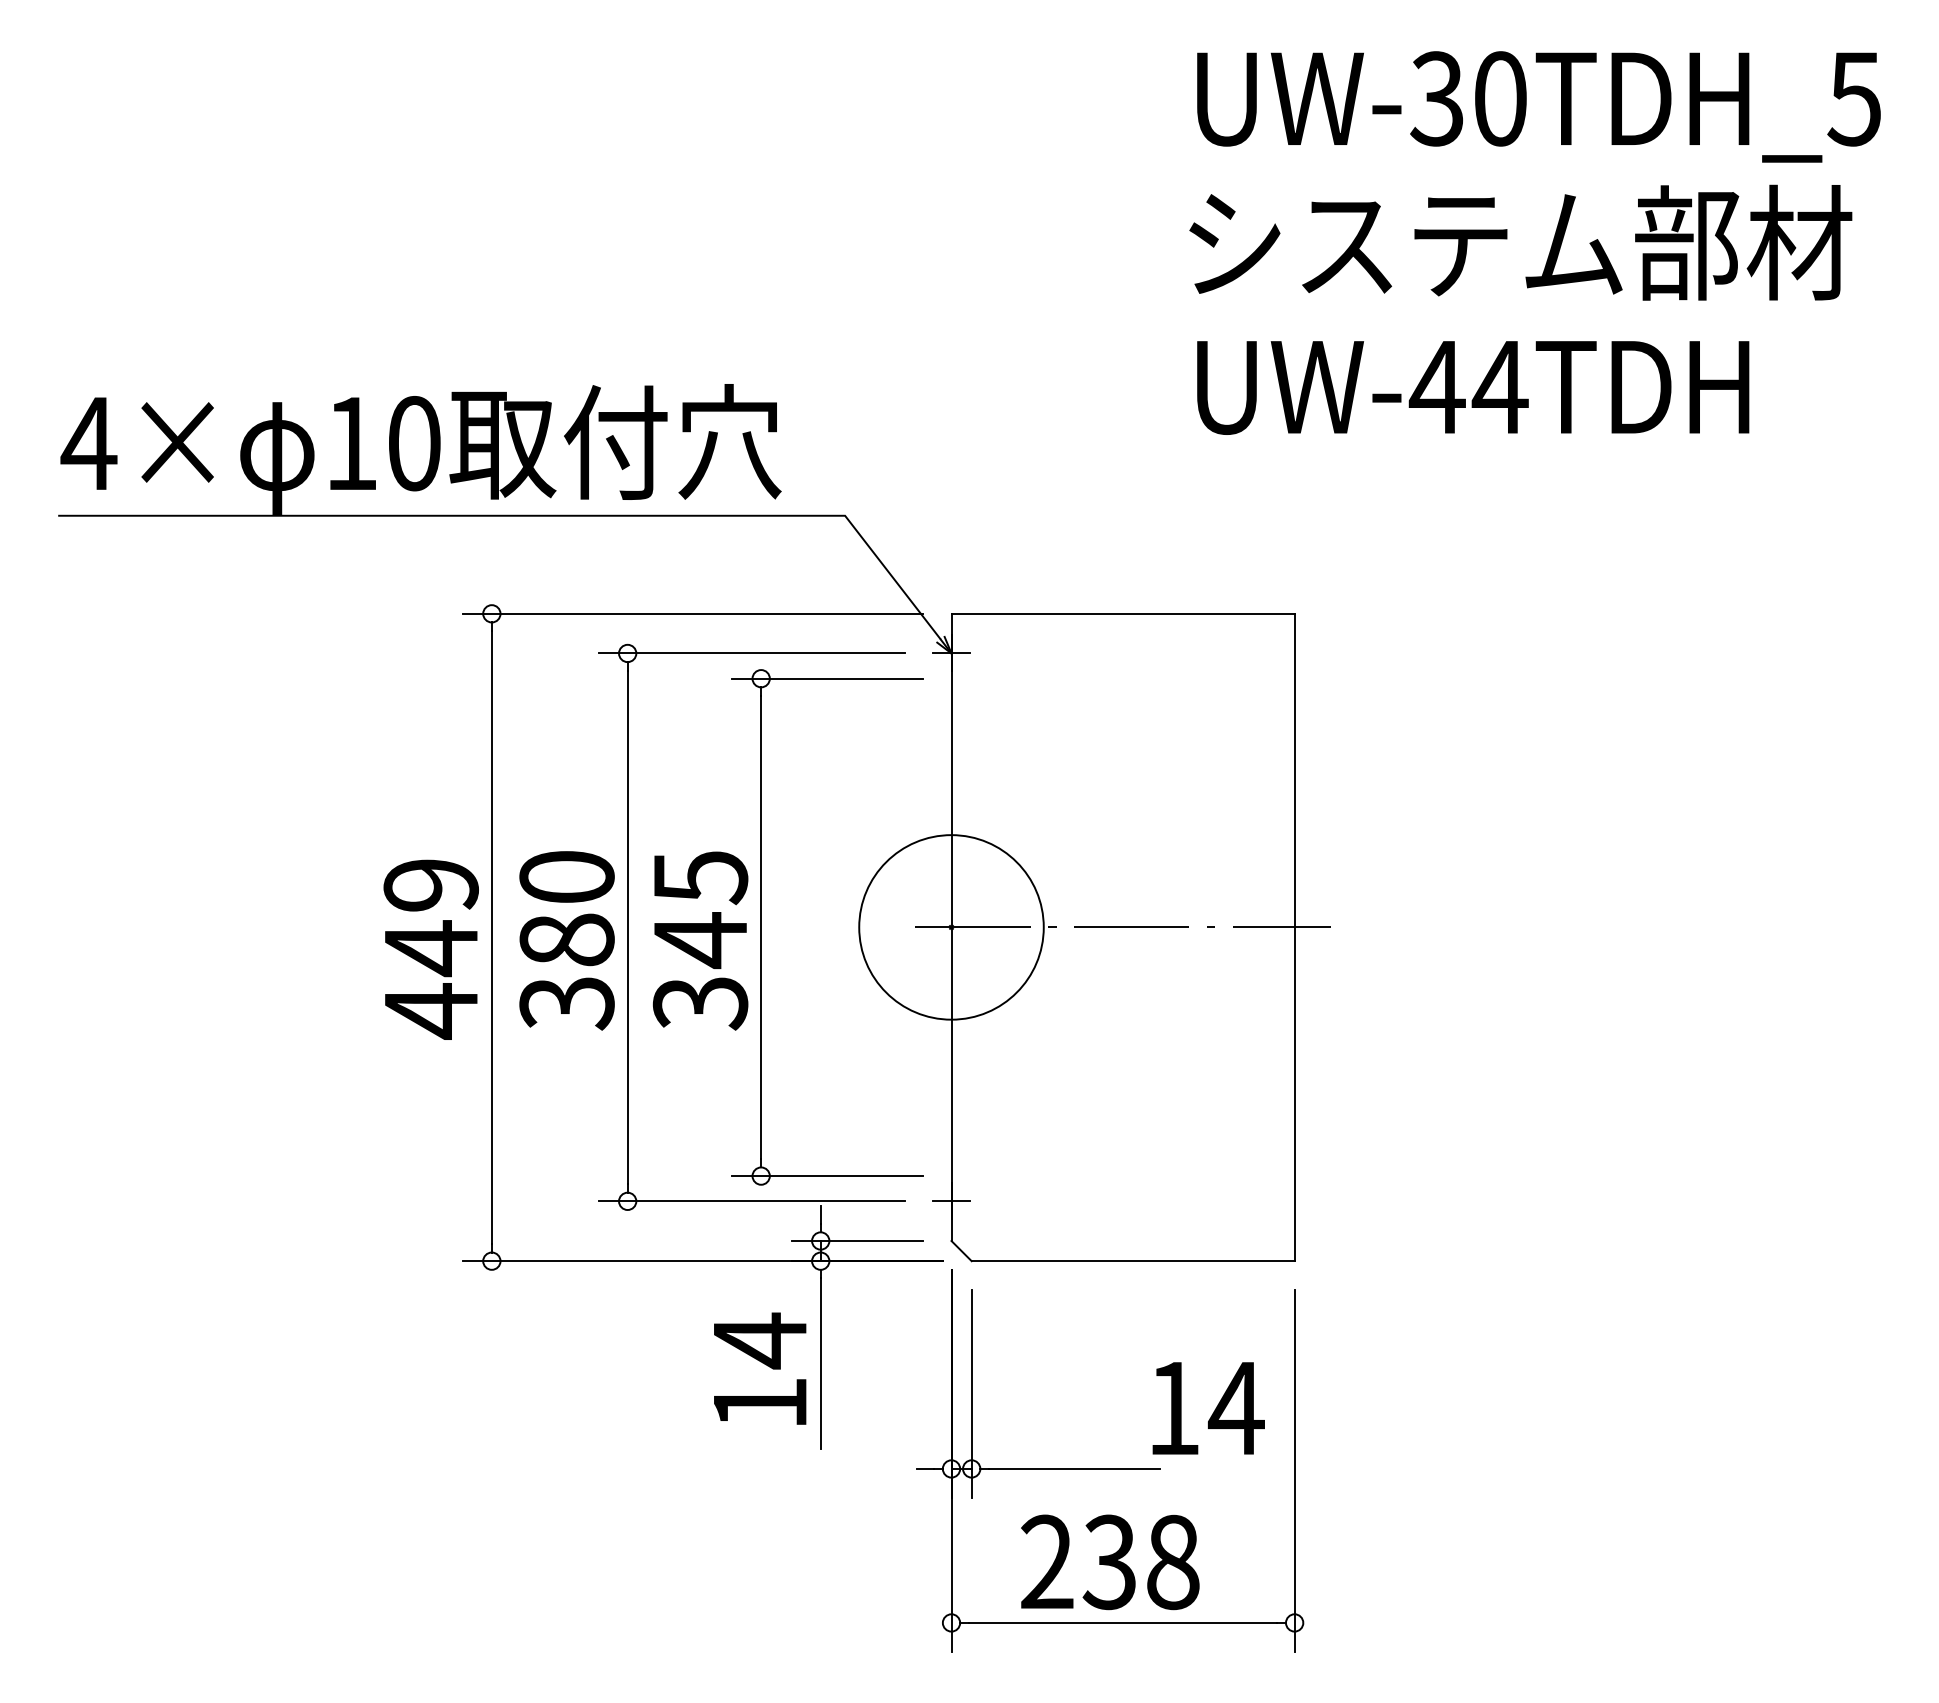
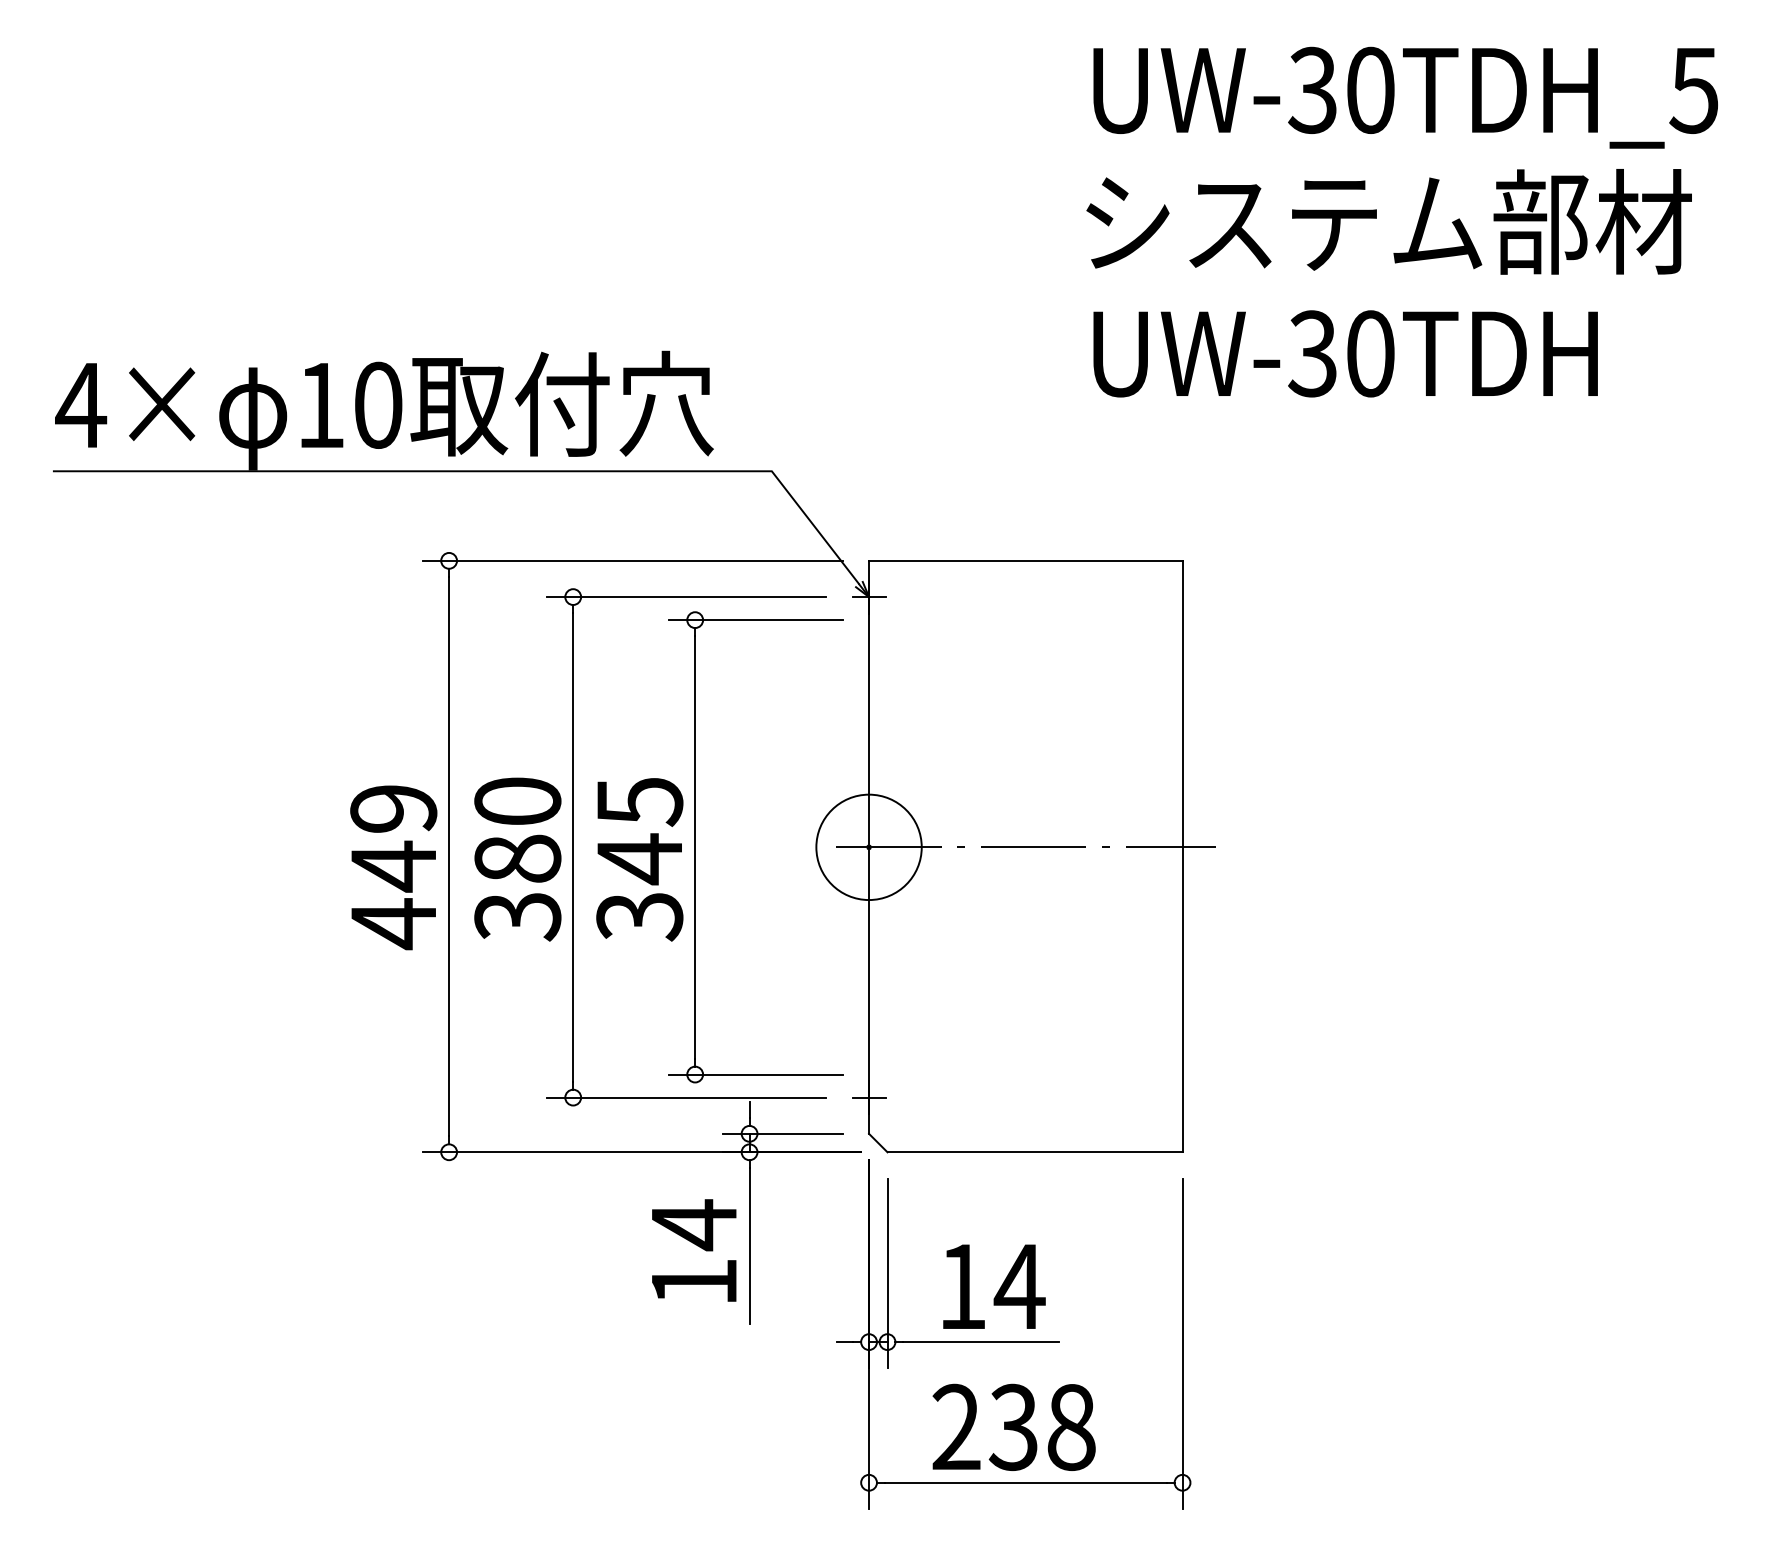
text: (1468, 386) -> (1341, 353), UW-44TDH -> UW-30TDH
circle: (951, 927) -> (869, 847), size x0.62
text: (1208, 1408) -> (994, 1286), moved

